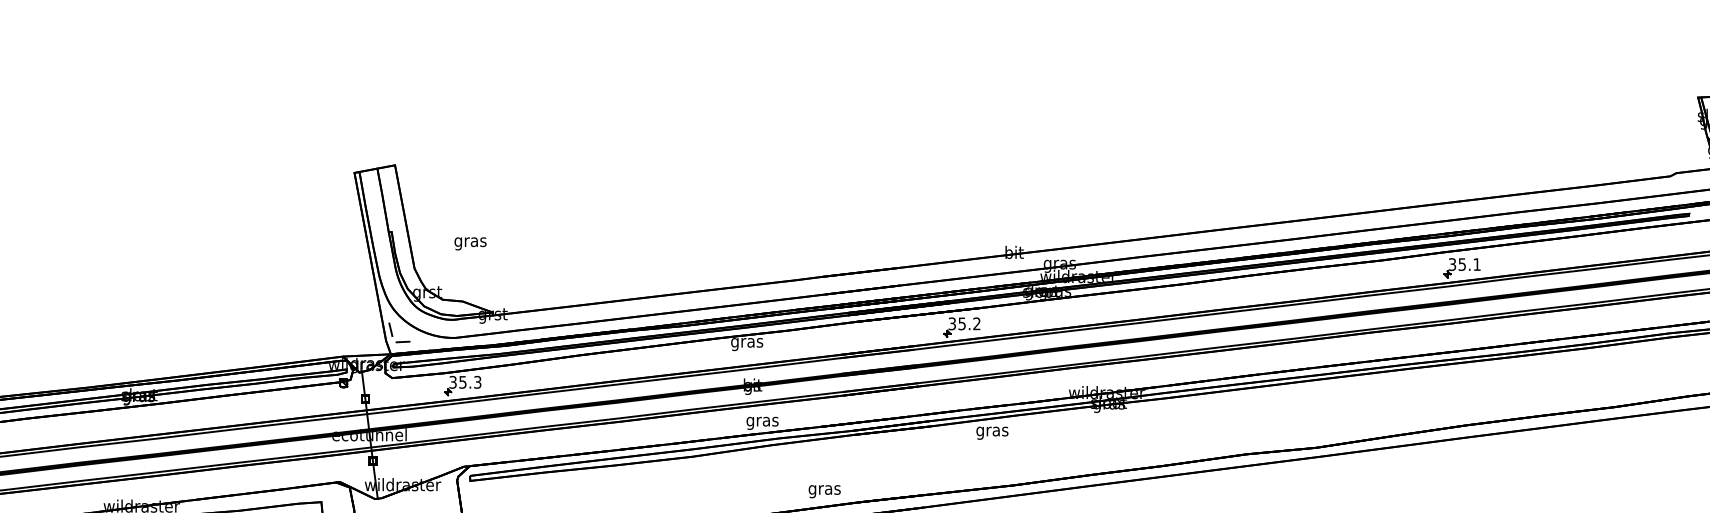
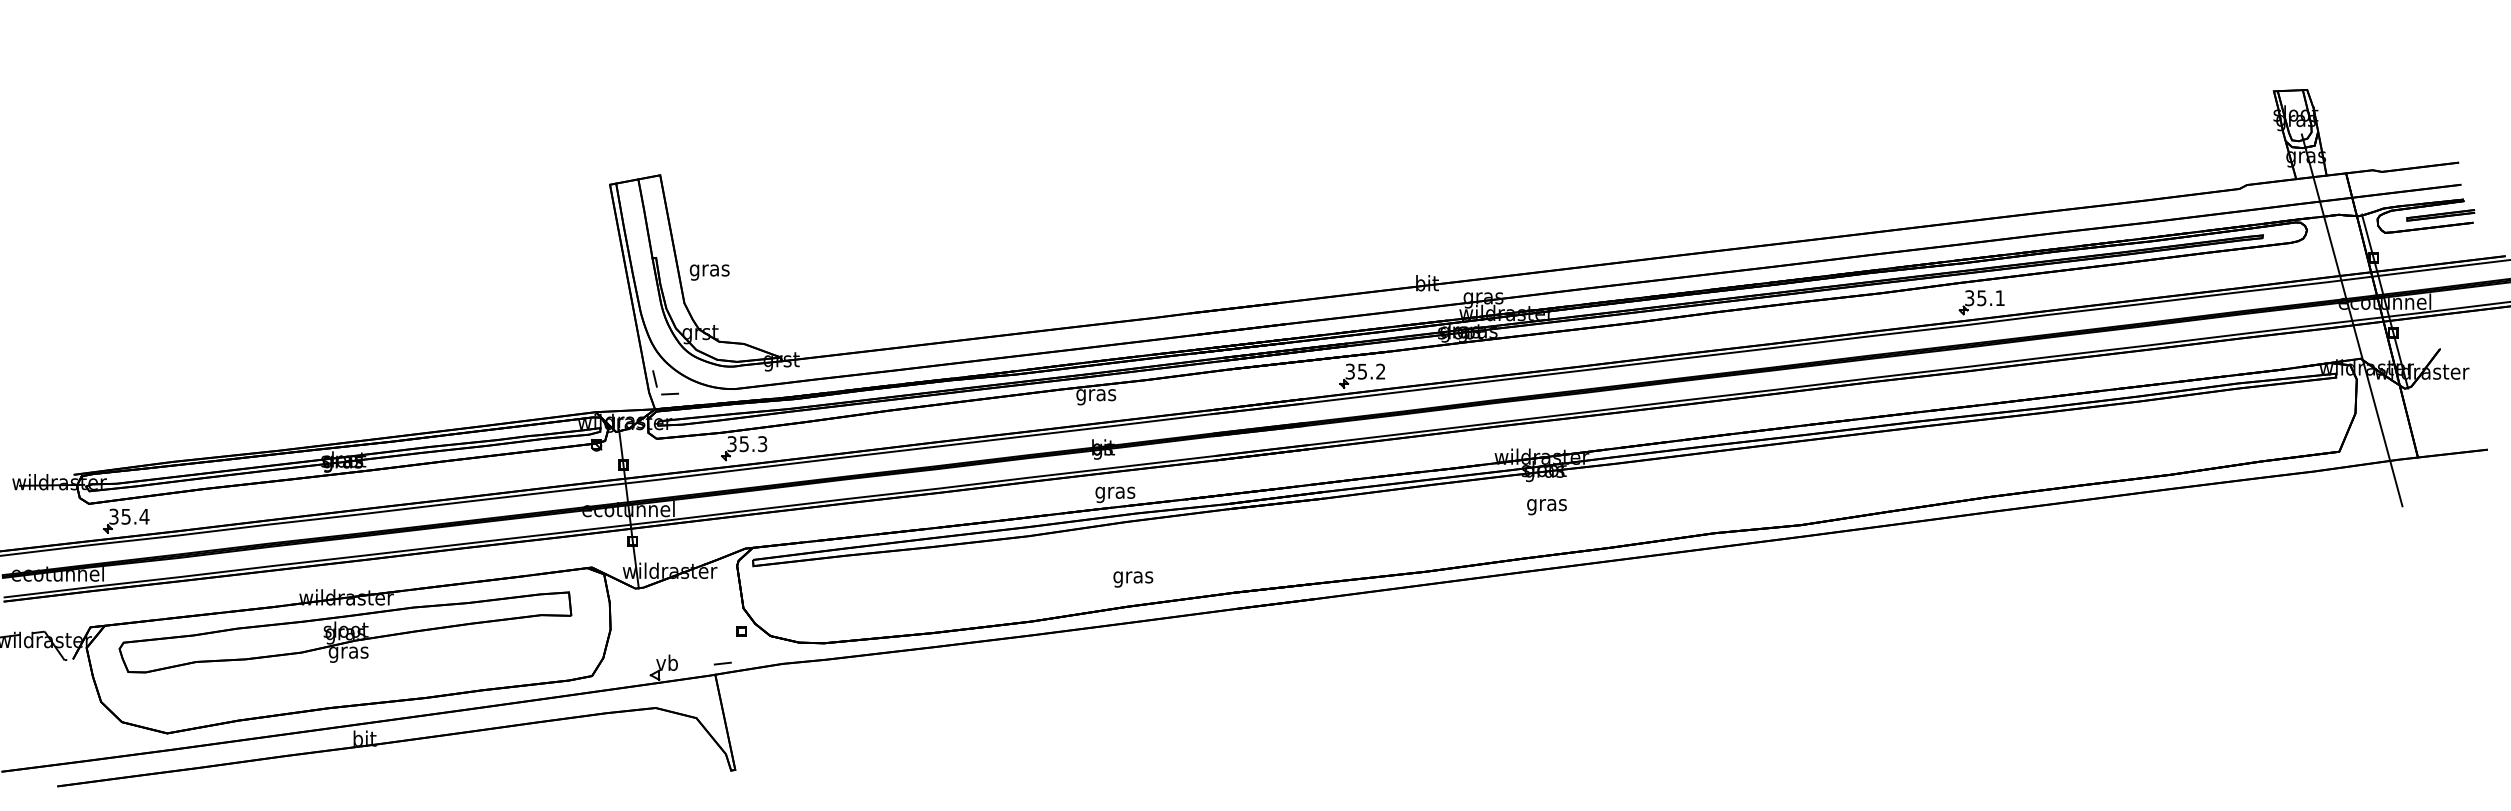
text: (470, 243) -> (709, 272), moved
text: (992, 433) -> (1546, 507), moved
text: (824, 491) -> (1133, 579), moved

